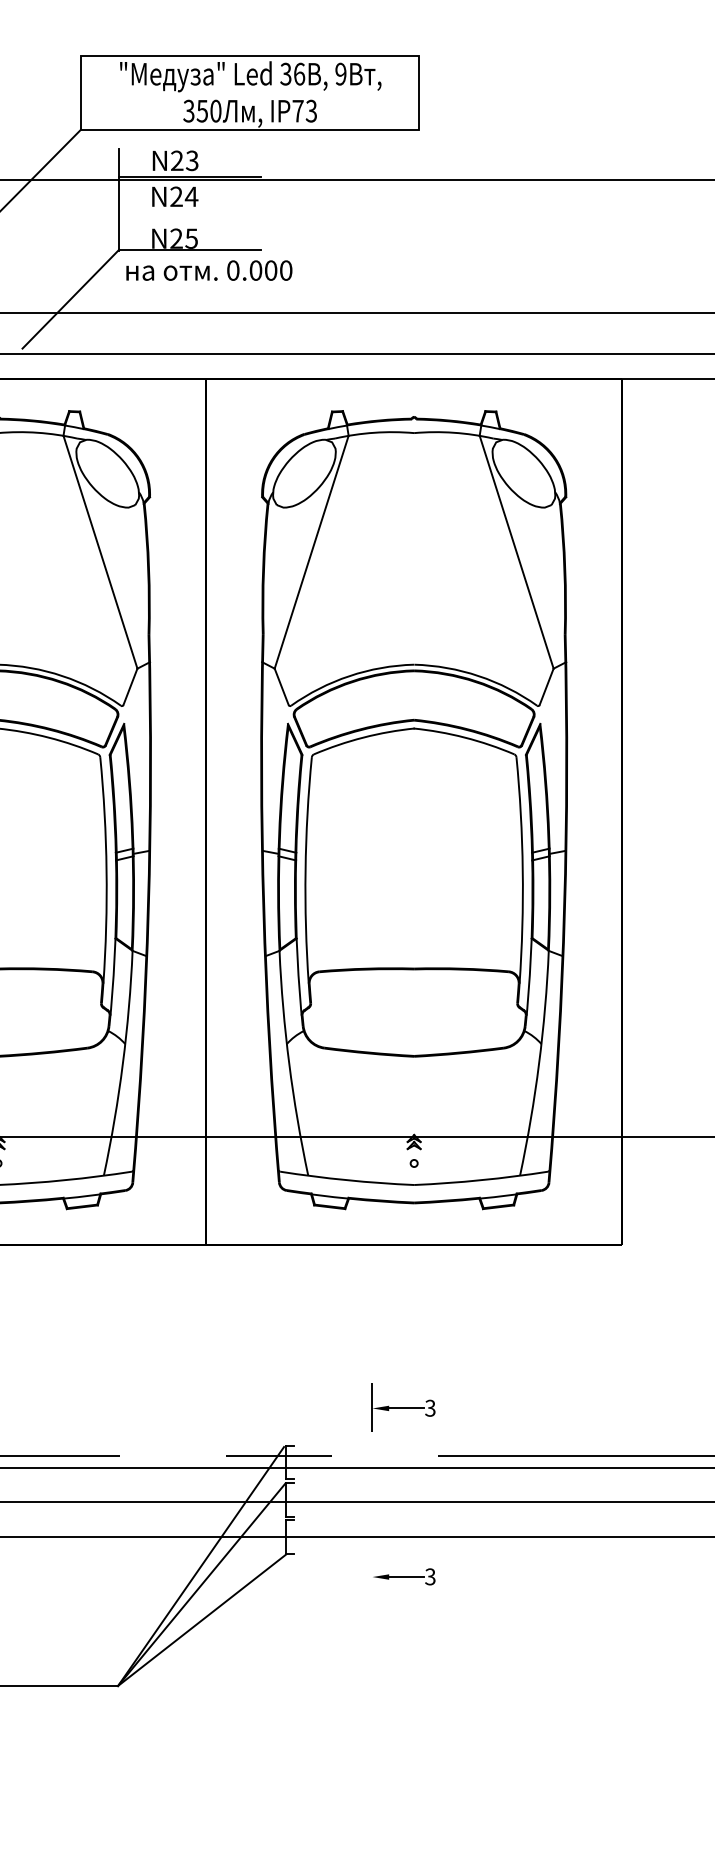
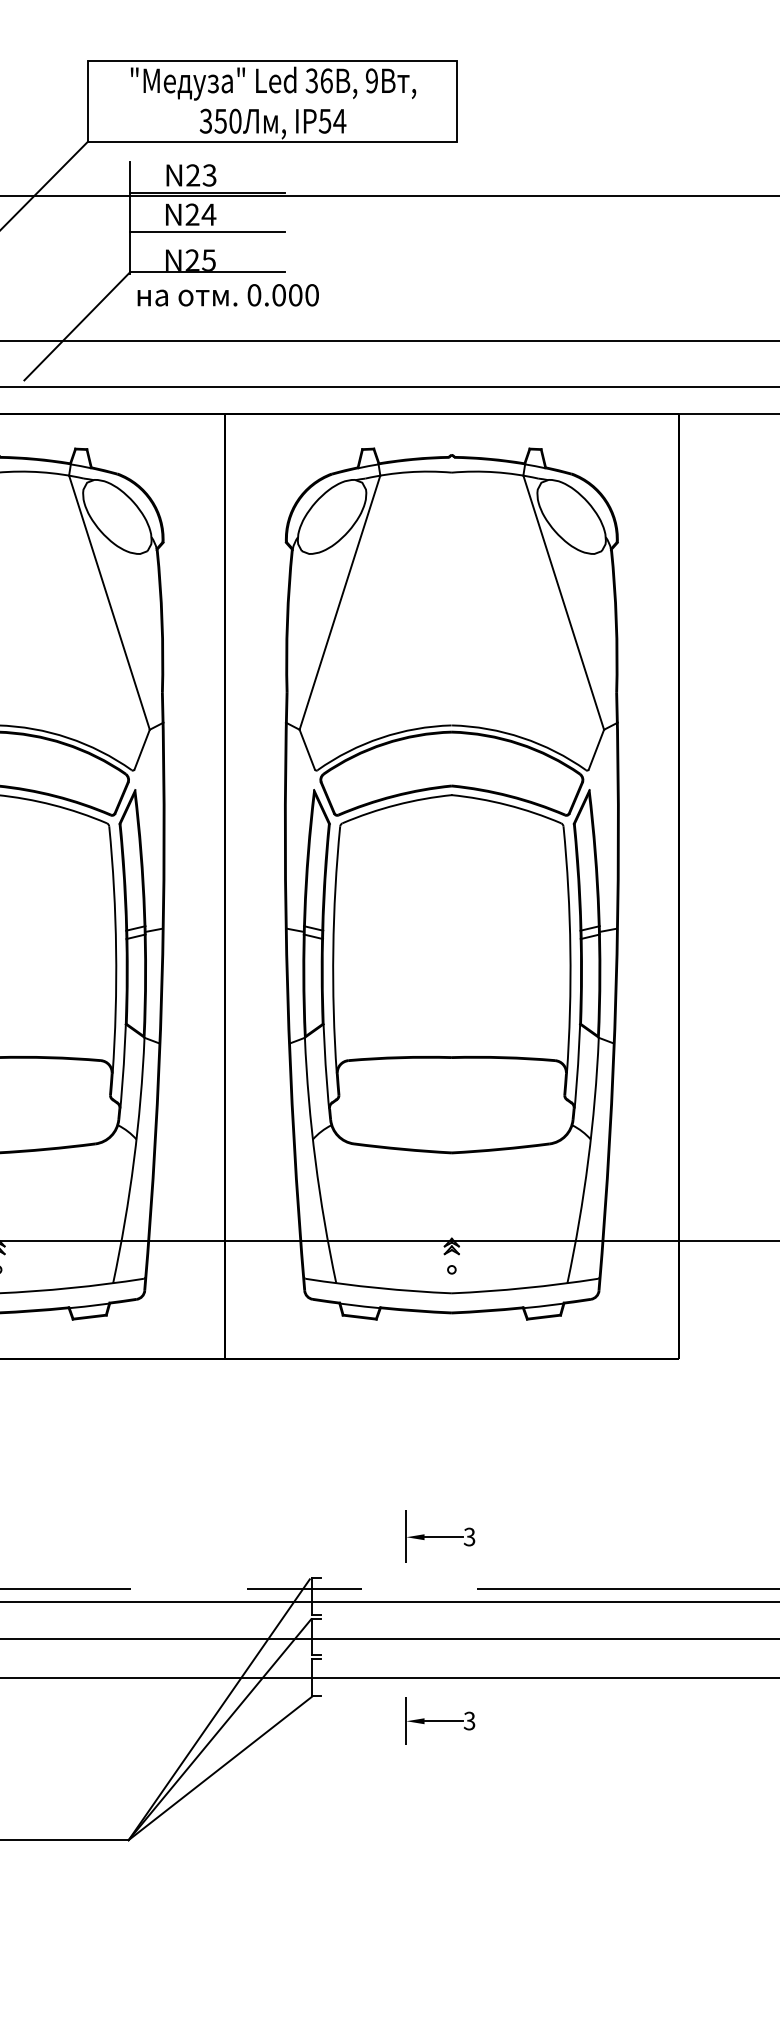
text: (304, 110) -> (332, 120), IP73 -> IP54
line: (190, 212) -> (207, 231), added
line: (372, 1576) -> (406, 1720), added

